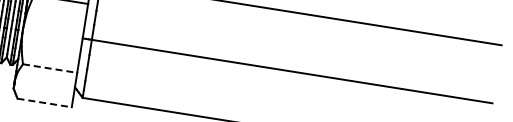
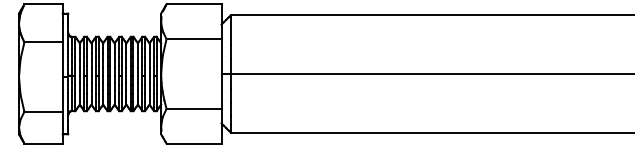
line: (50, 68) -> (194, 108), dashed -> solid
line: (45, 102) -> (194, 143), dashed -> solid

